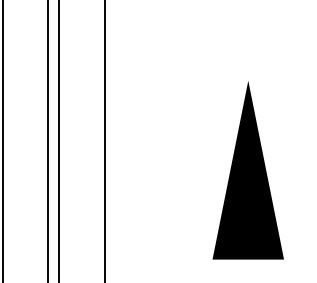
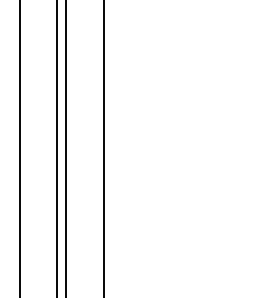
fill: (247, 170) -> (222, 217), removed

